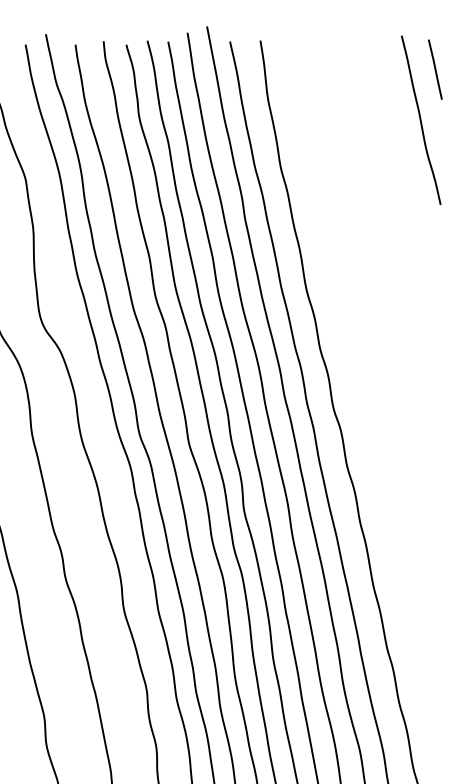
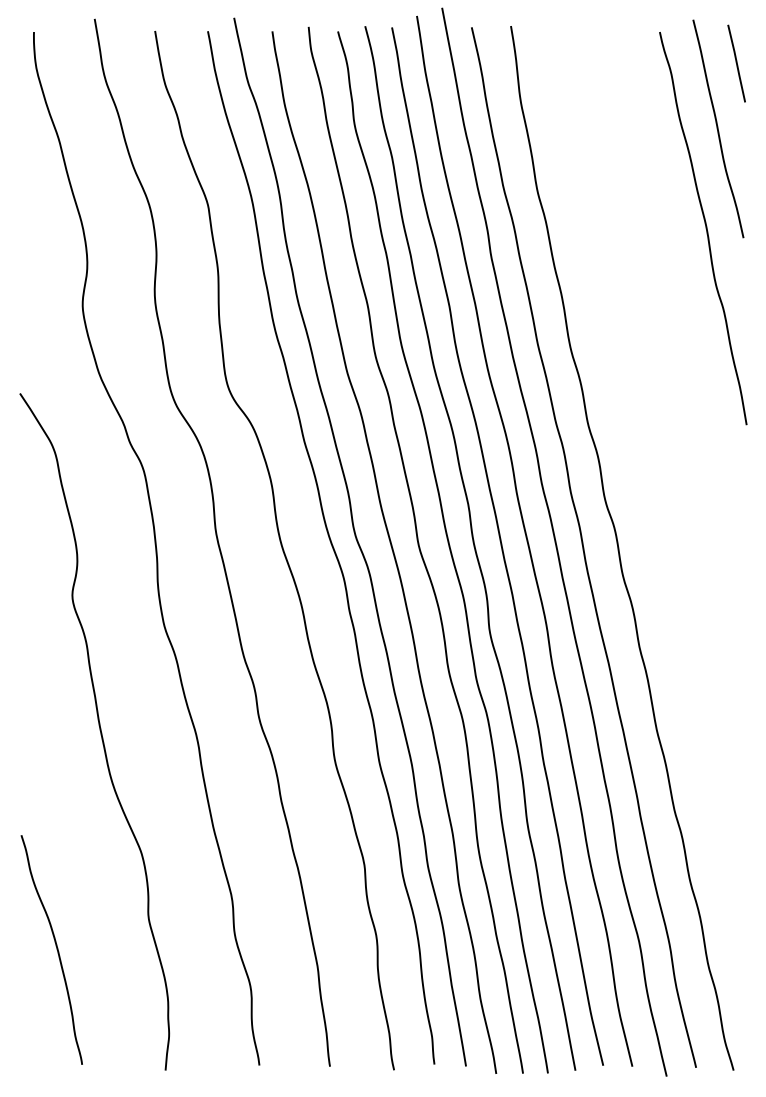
curve: (411, 197) -> (705, 228), added

